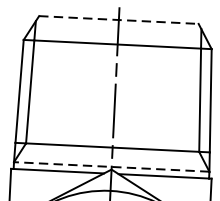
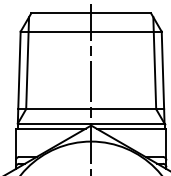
line: (119, 20) -> (91, 13), dashed -> solid
line: (110, 166) -> (90, 123), dashed -> solid

